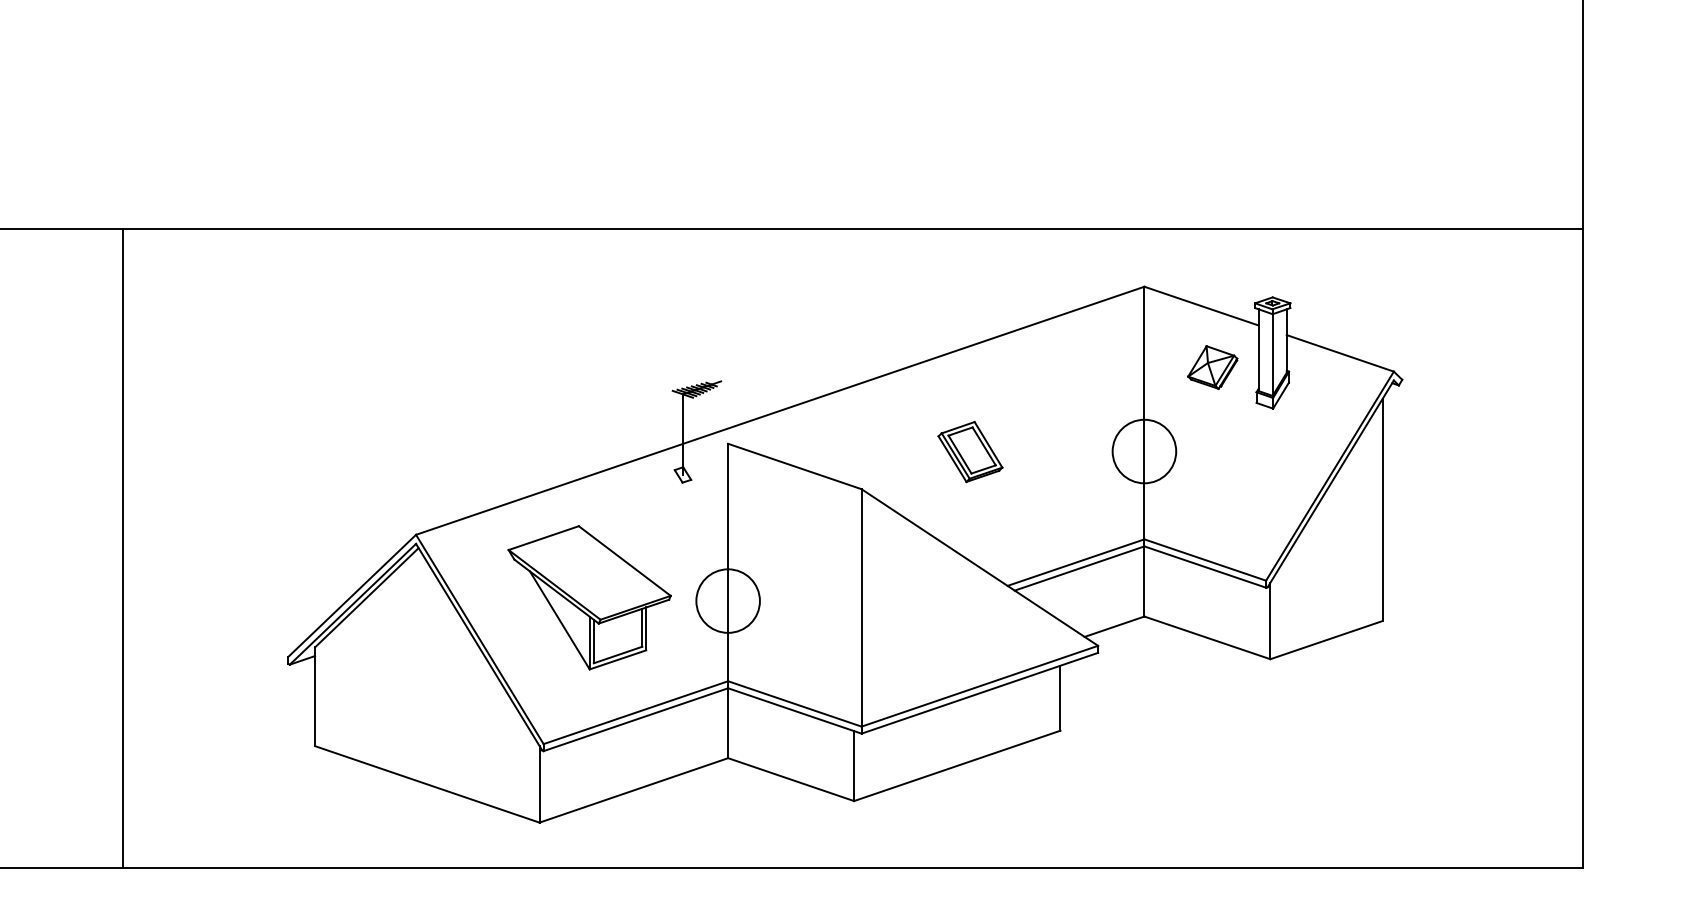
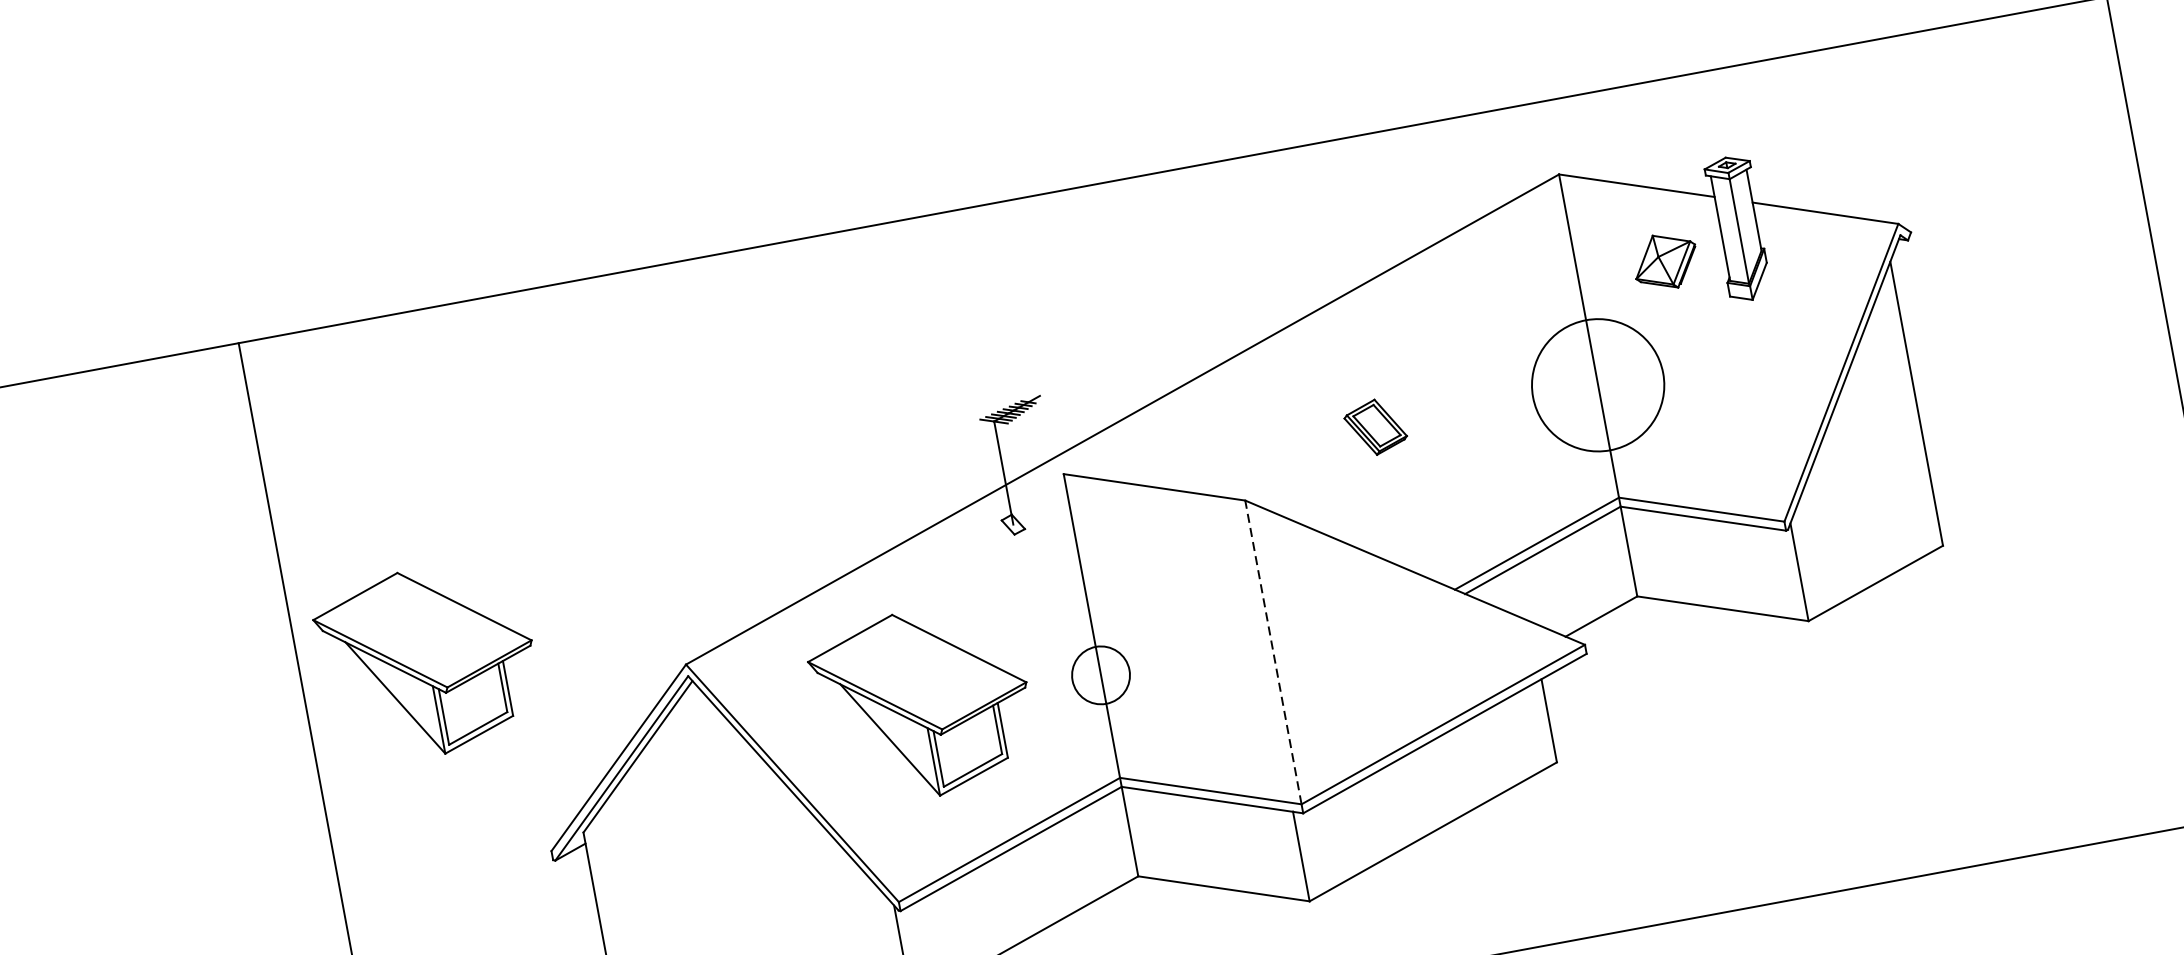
circle: (1144, 451) -> (1598, 385), size x1.6
part: (970, 452) -> (1375, 427), size x0.7
part: (221, 496) -> (428, 661), added
circle: (727, 600) -> (1100, 674), size x0.7
line: (861, 607) -> (1273, 651), solid -> dashed

